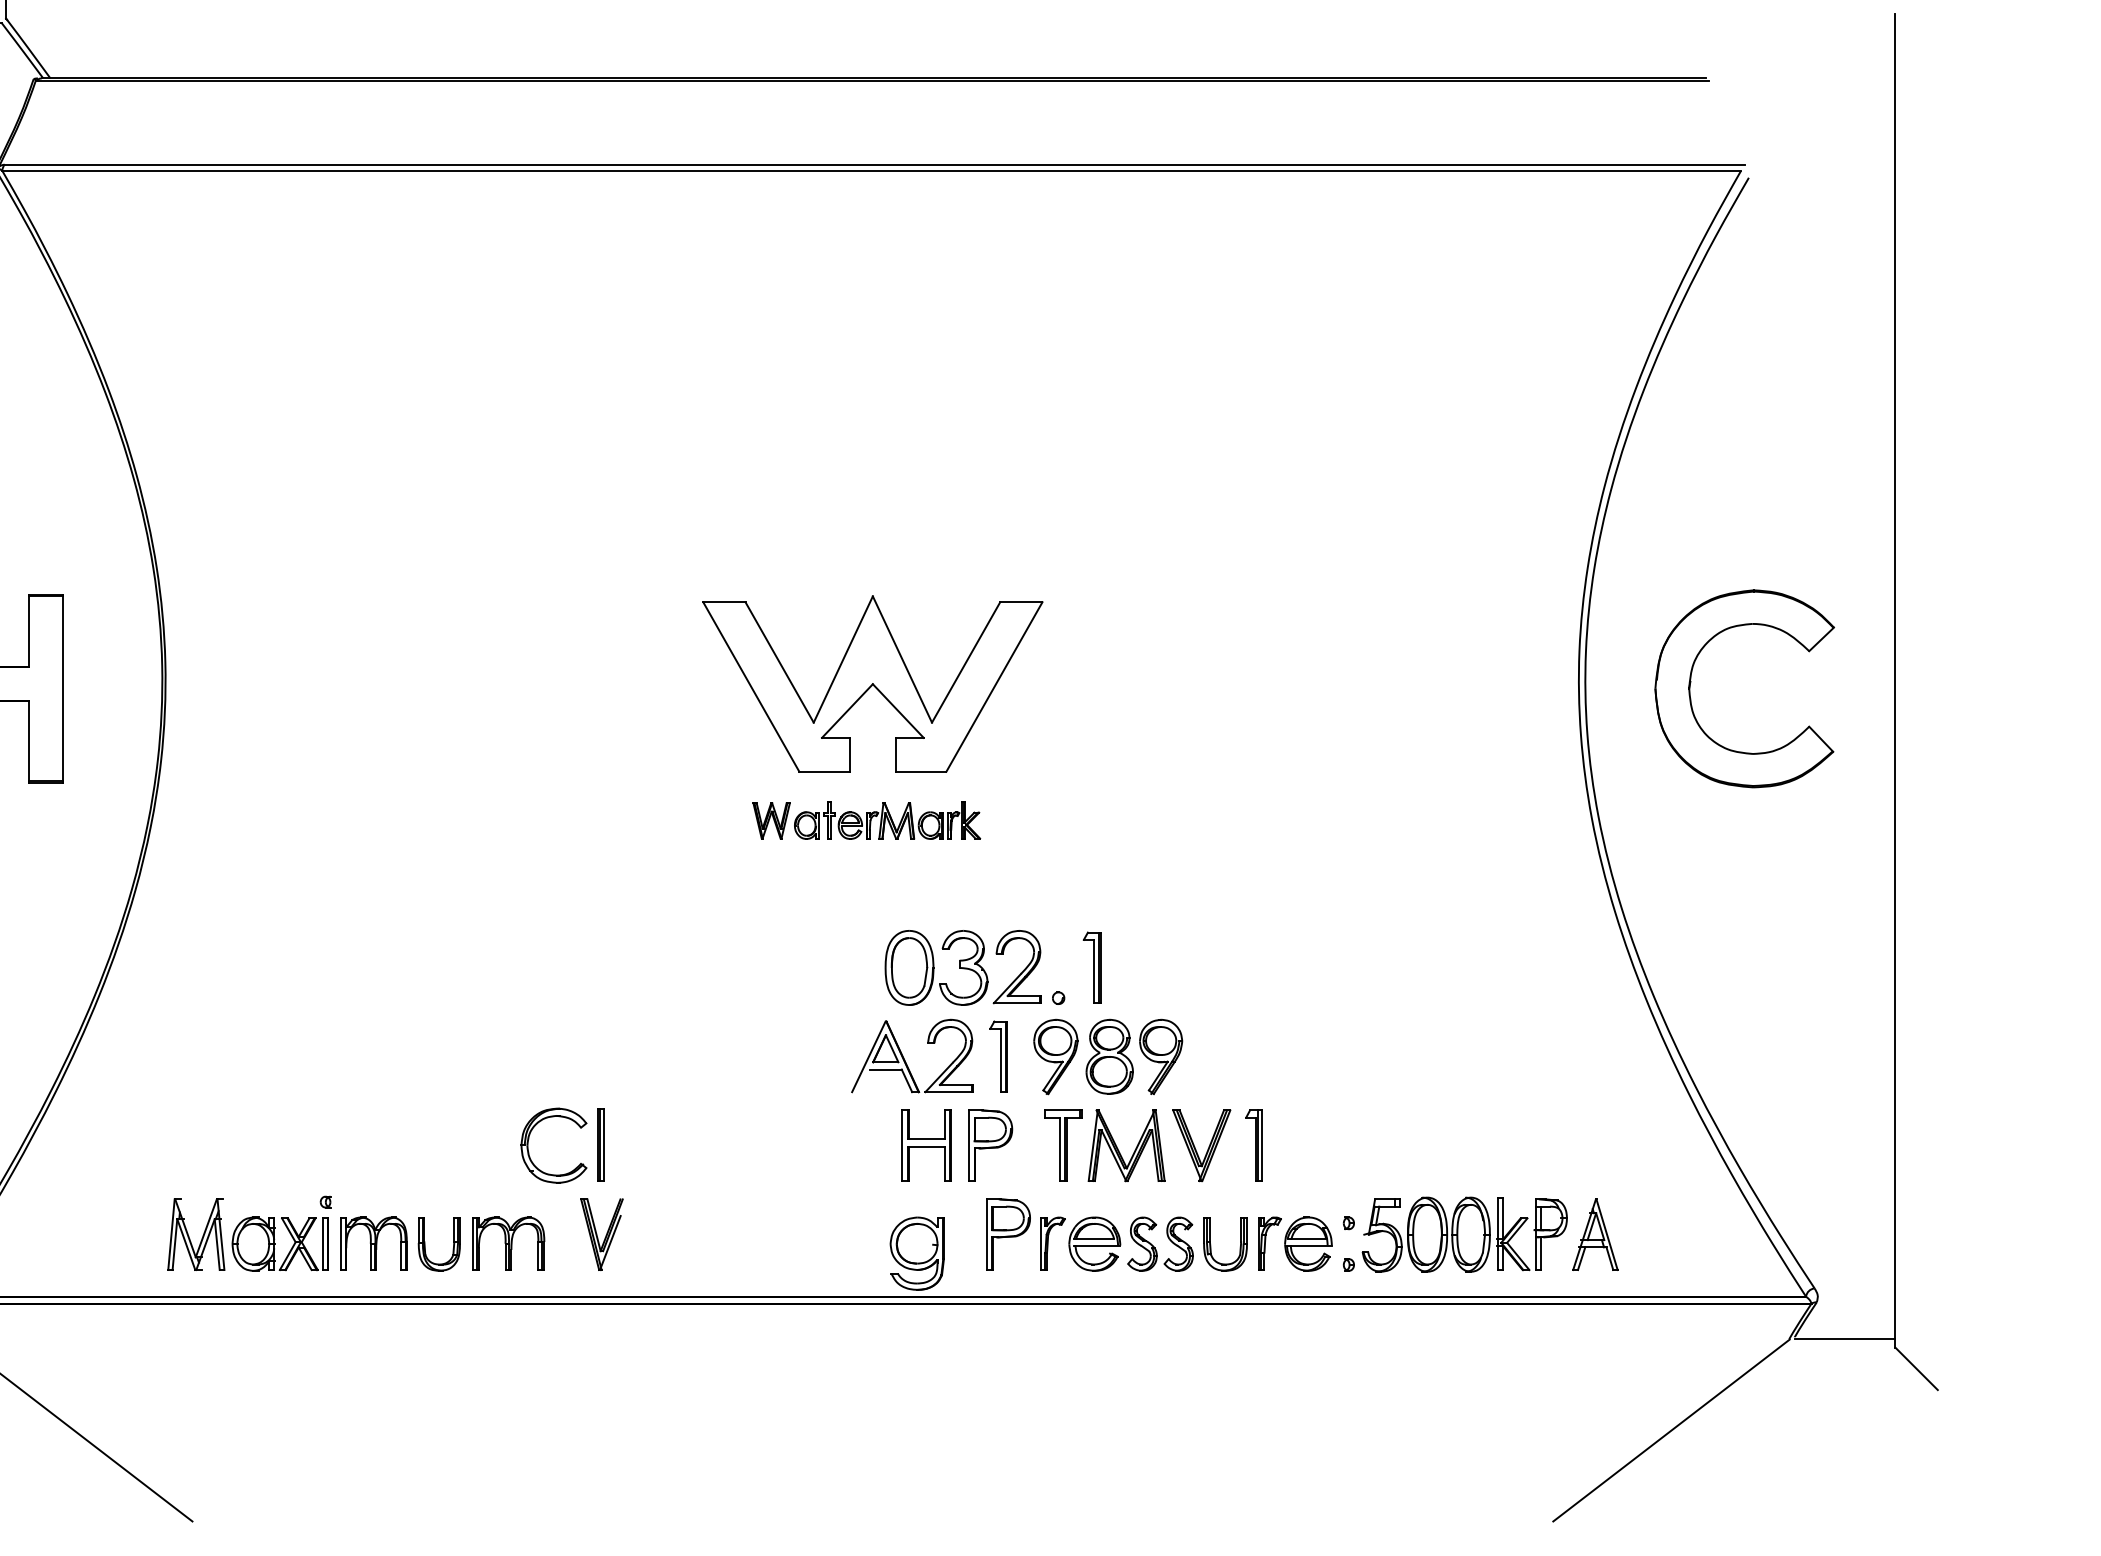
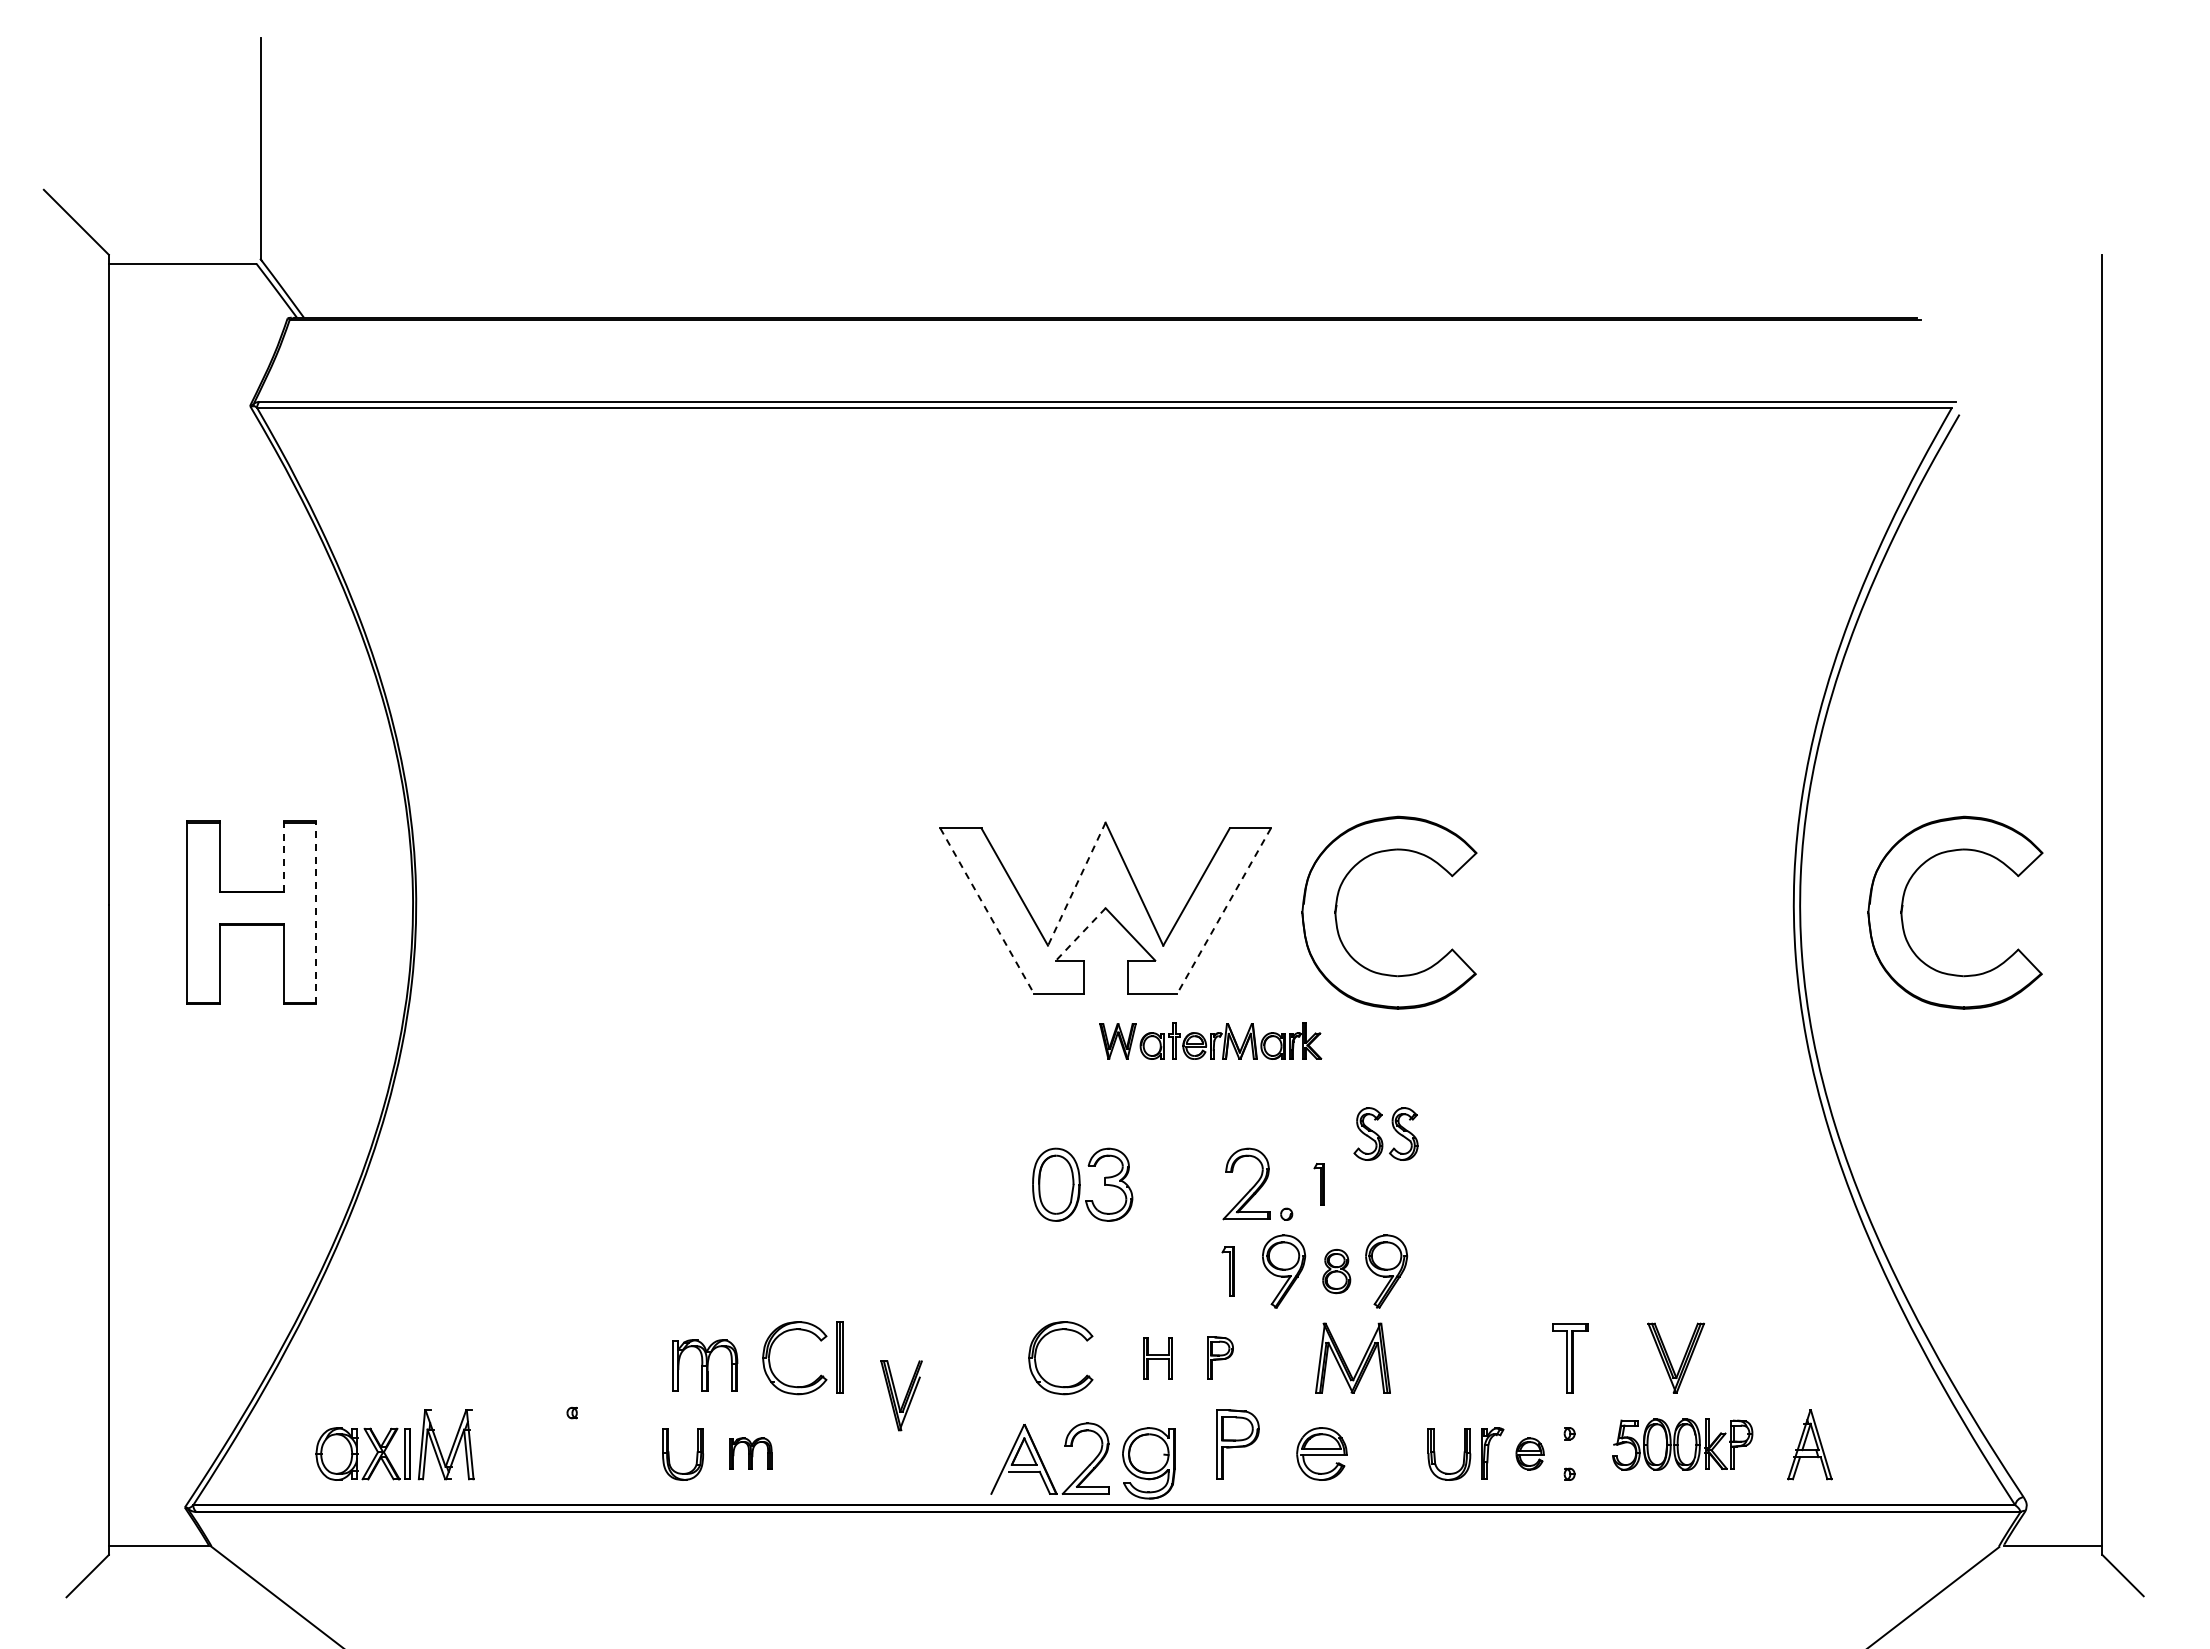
line: (29, 631) -> (283, 856), solid -> dashed
line: (842, 659) -> (1076, 884), solid -> dashed
part: (1110, 683) -> (1337, 907), added
line: (751, 687) -> (987, 911), solid -> dashed
line: (993, 687) -> (1223, 911), solid -> dashed
line: (63, 688) -> (316, 912), solid -> dashed
line: (847, 711) -> (1080, 934), solid -> dashed
part: (866, 819) -> (1210, 1040), moved
part: (936, 967) -> (1082, 1184), moved
part: (1092, 967) -> (1319, 1184), size x0.6
part: (998, 1056) -> (1228, 1271), size x0.7
part: (1109, 1056) -> (1336, 1271), size x0.6
part: (905, 1059) -> (1043, 1462), moved
part: (990, 1145) -> (1220, 1357), size x0.6
part: (1201, 1145) -> (1675, 1357), moved
part: (1253, 1145) -> (1476, 1357), removed
part: (926, 1146) -> (1157, 1358), size x0.6
part: (1063, 1146) -> (1570, 1358), moved
part: (801, 1149) -> (1036, 1361), added
part: (601, 1234) -> (901, 1395), moved
part: (1464, 1234) -> (1682, 1444), size x0.7
part: (279, 1243) -> (362, 1453), moved
part: (374, 1243) -> (705, 1365), moved
part: (508, 1243) -> (750, 1453), size x0.6
part: (1052, 1243) -> (1280, 1453), removed
part: (1159, 1243) -> (1385, 1133), moved
part: (1307, 1243) -> (1529, 1453), size x0.6

